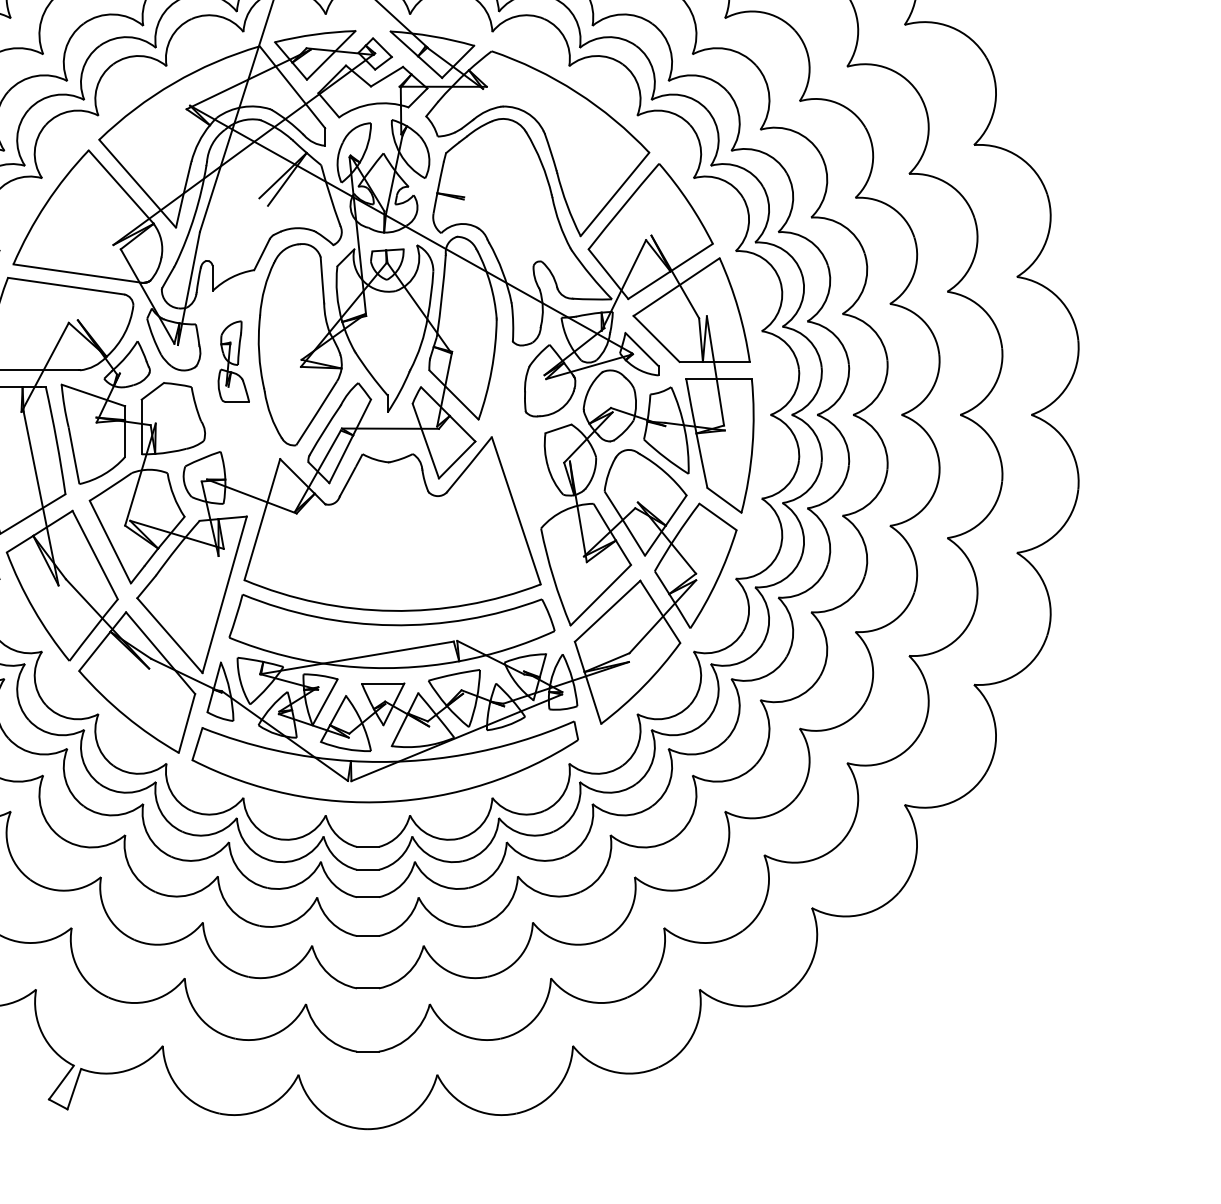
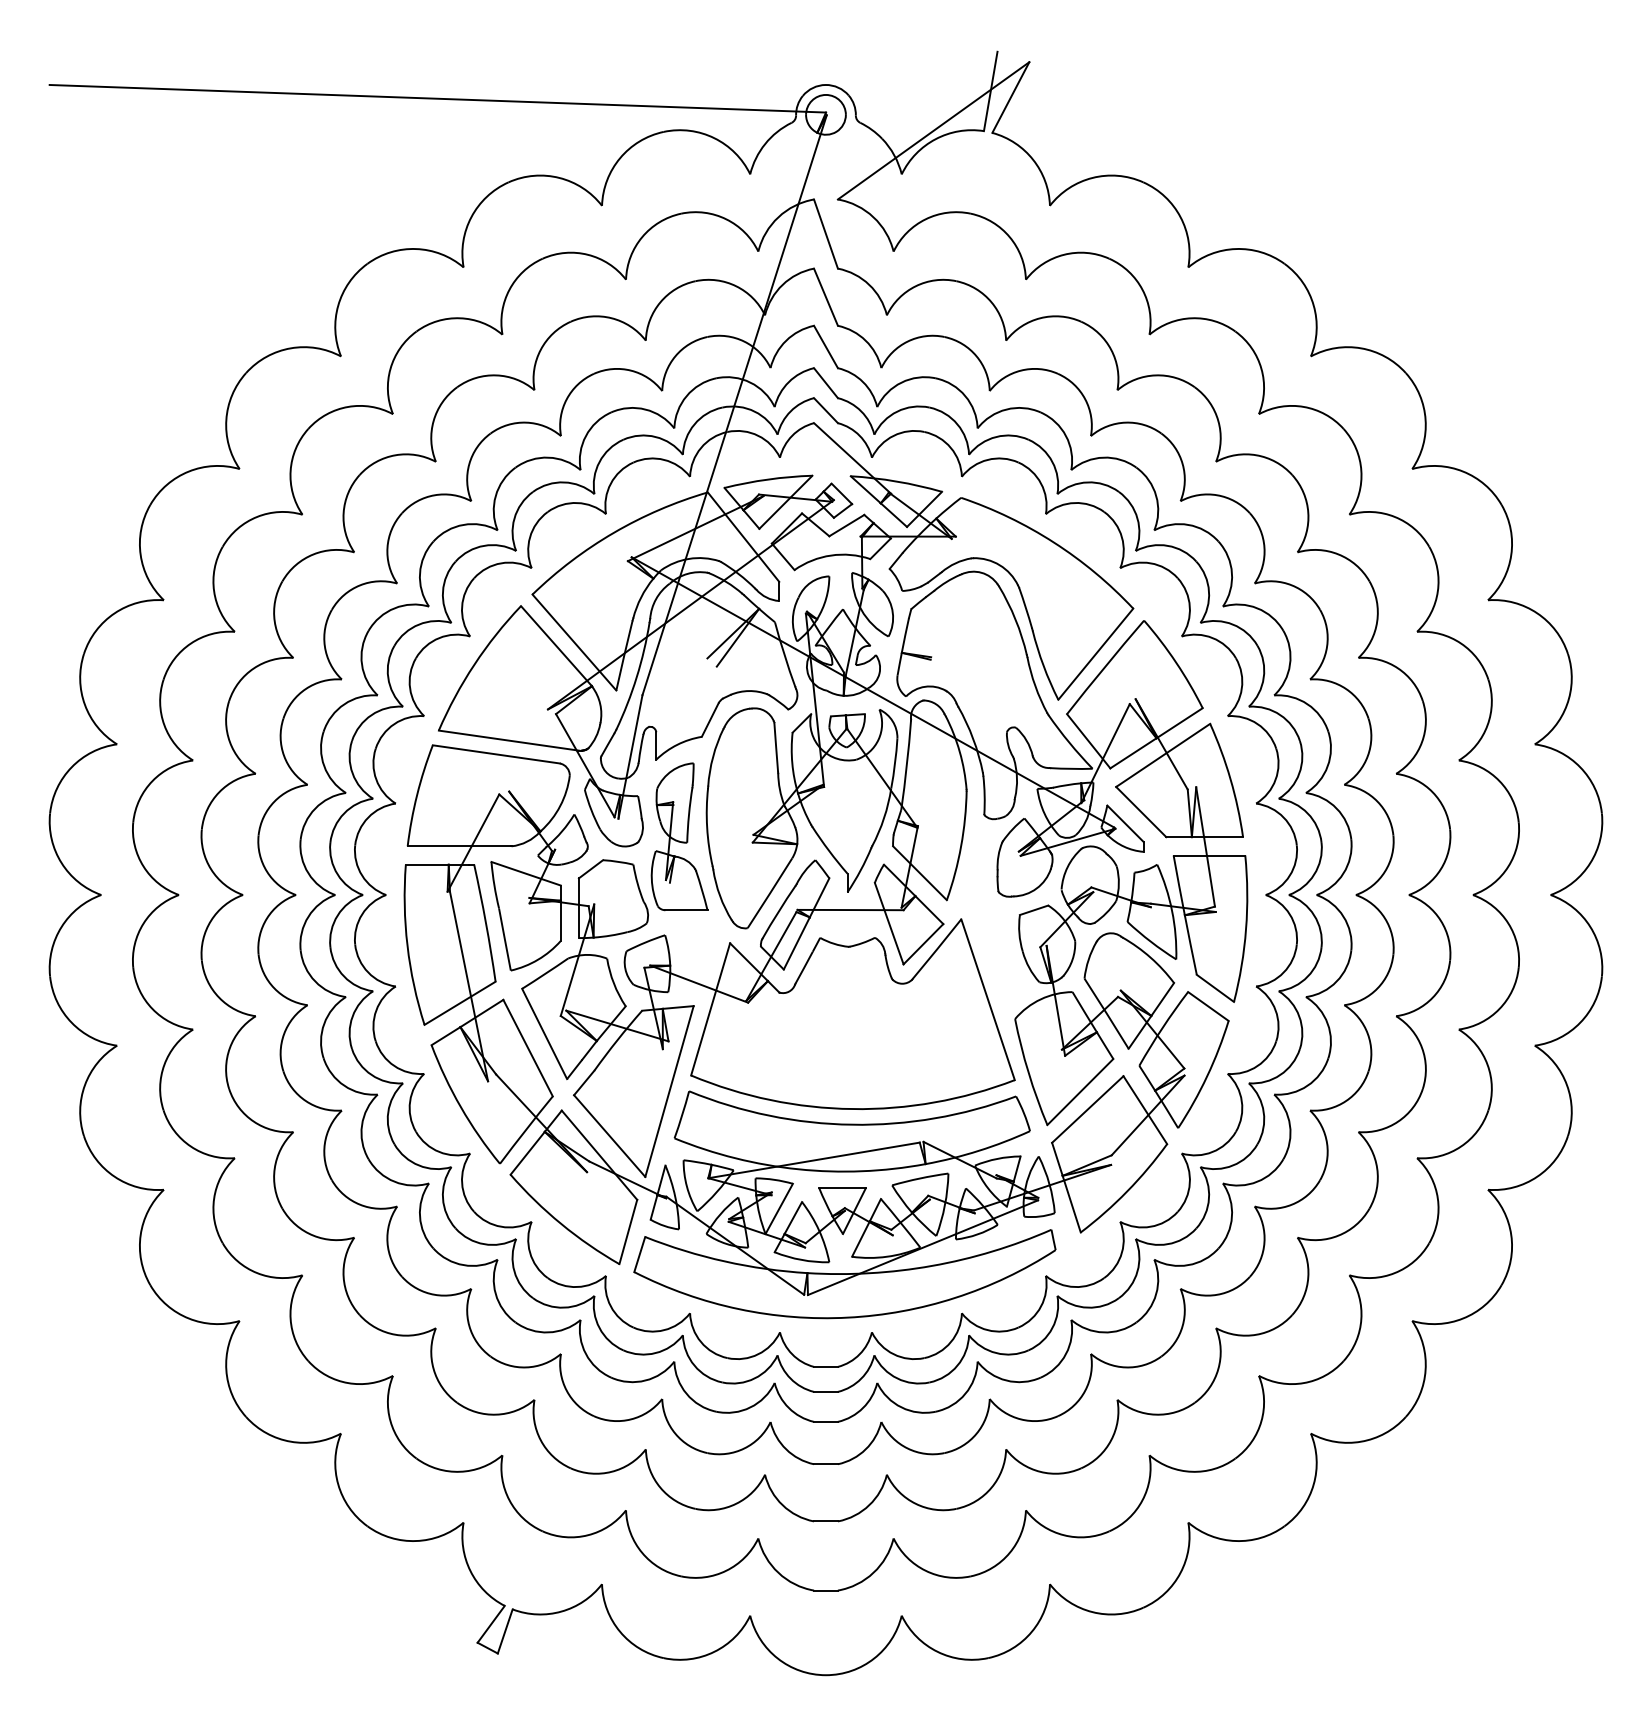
part: (233, 361) -> (679, 836), size x1.67

